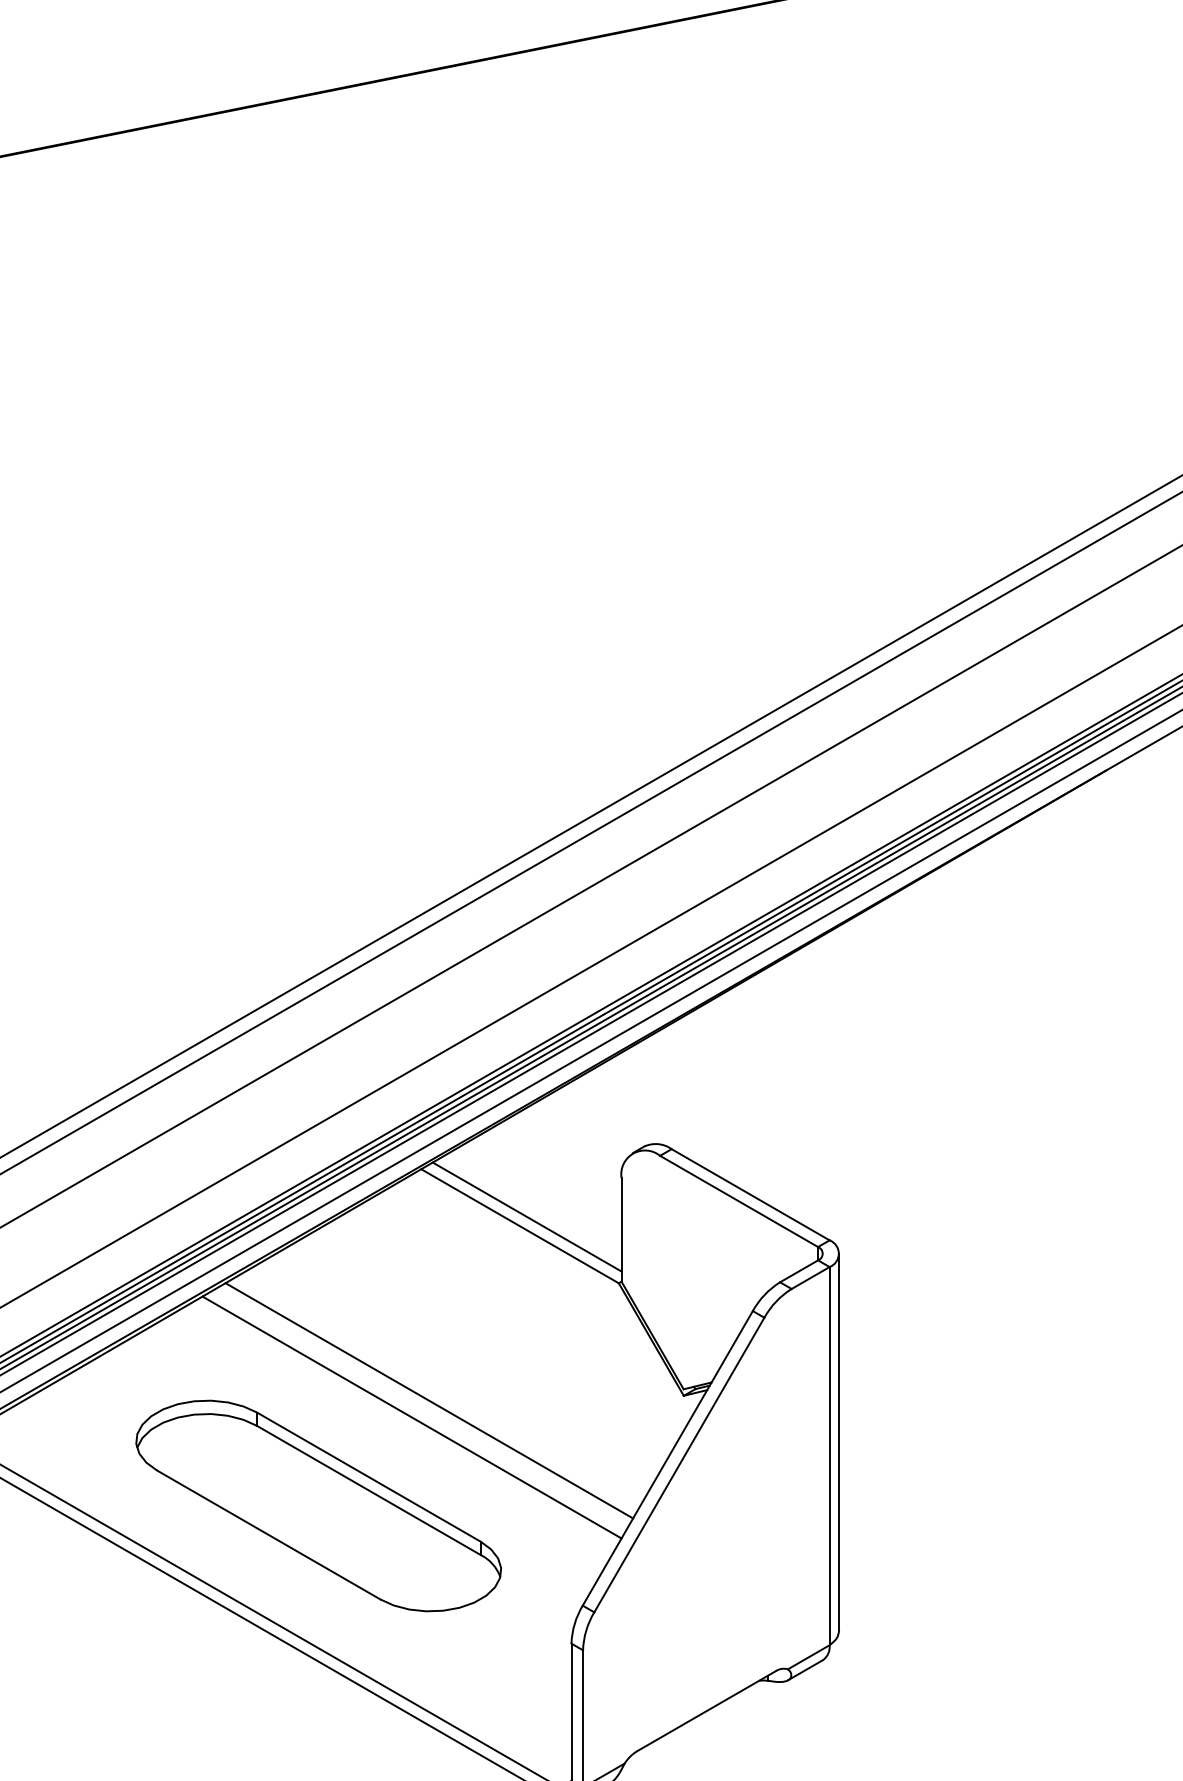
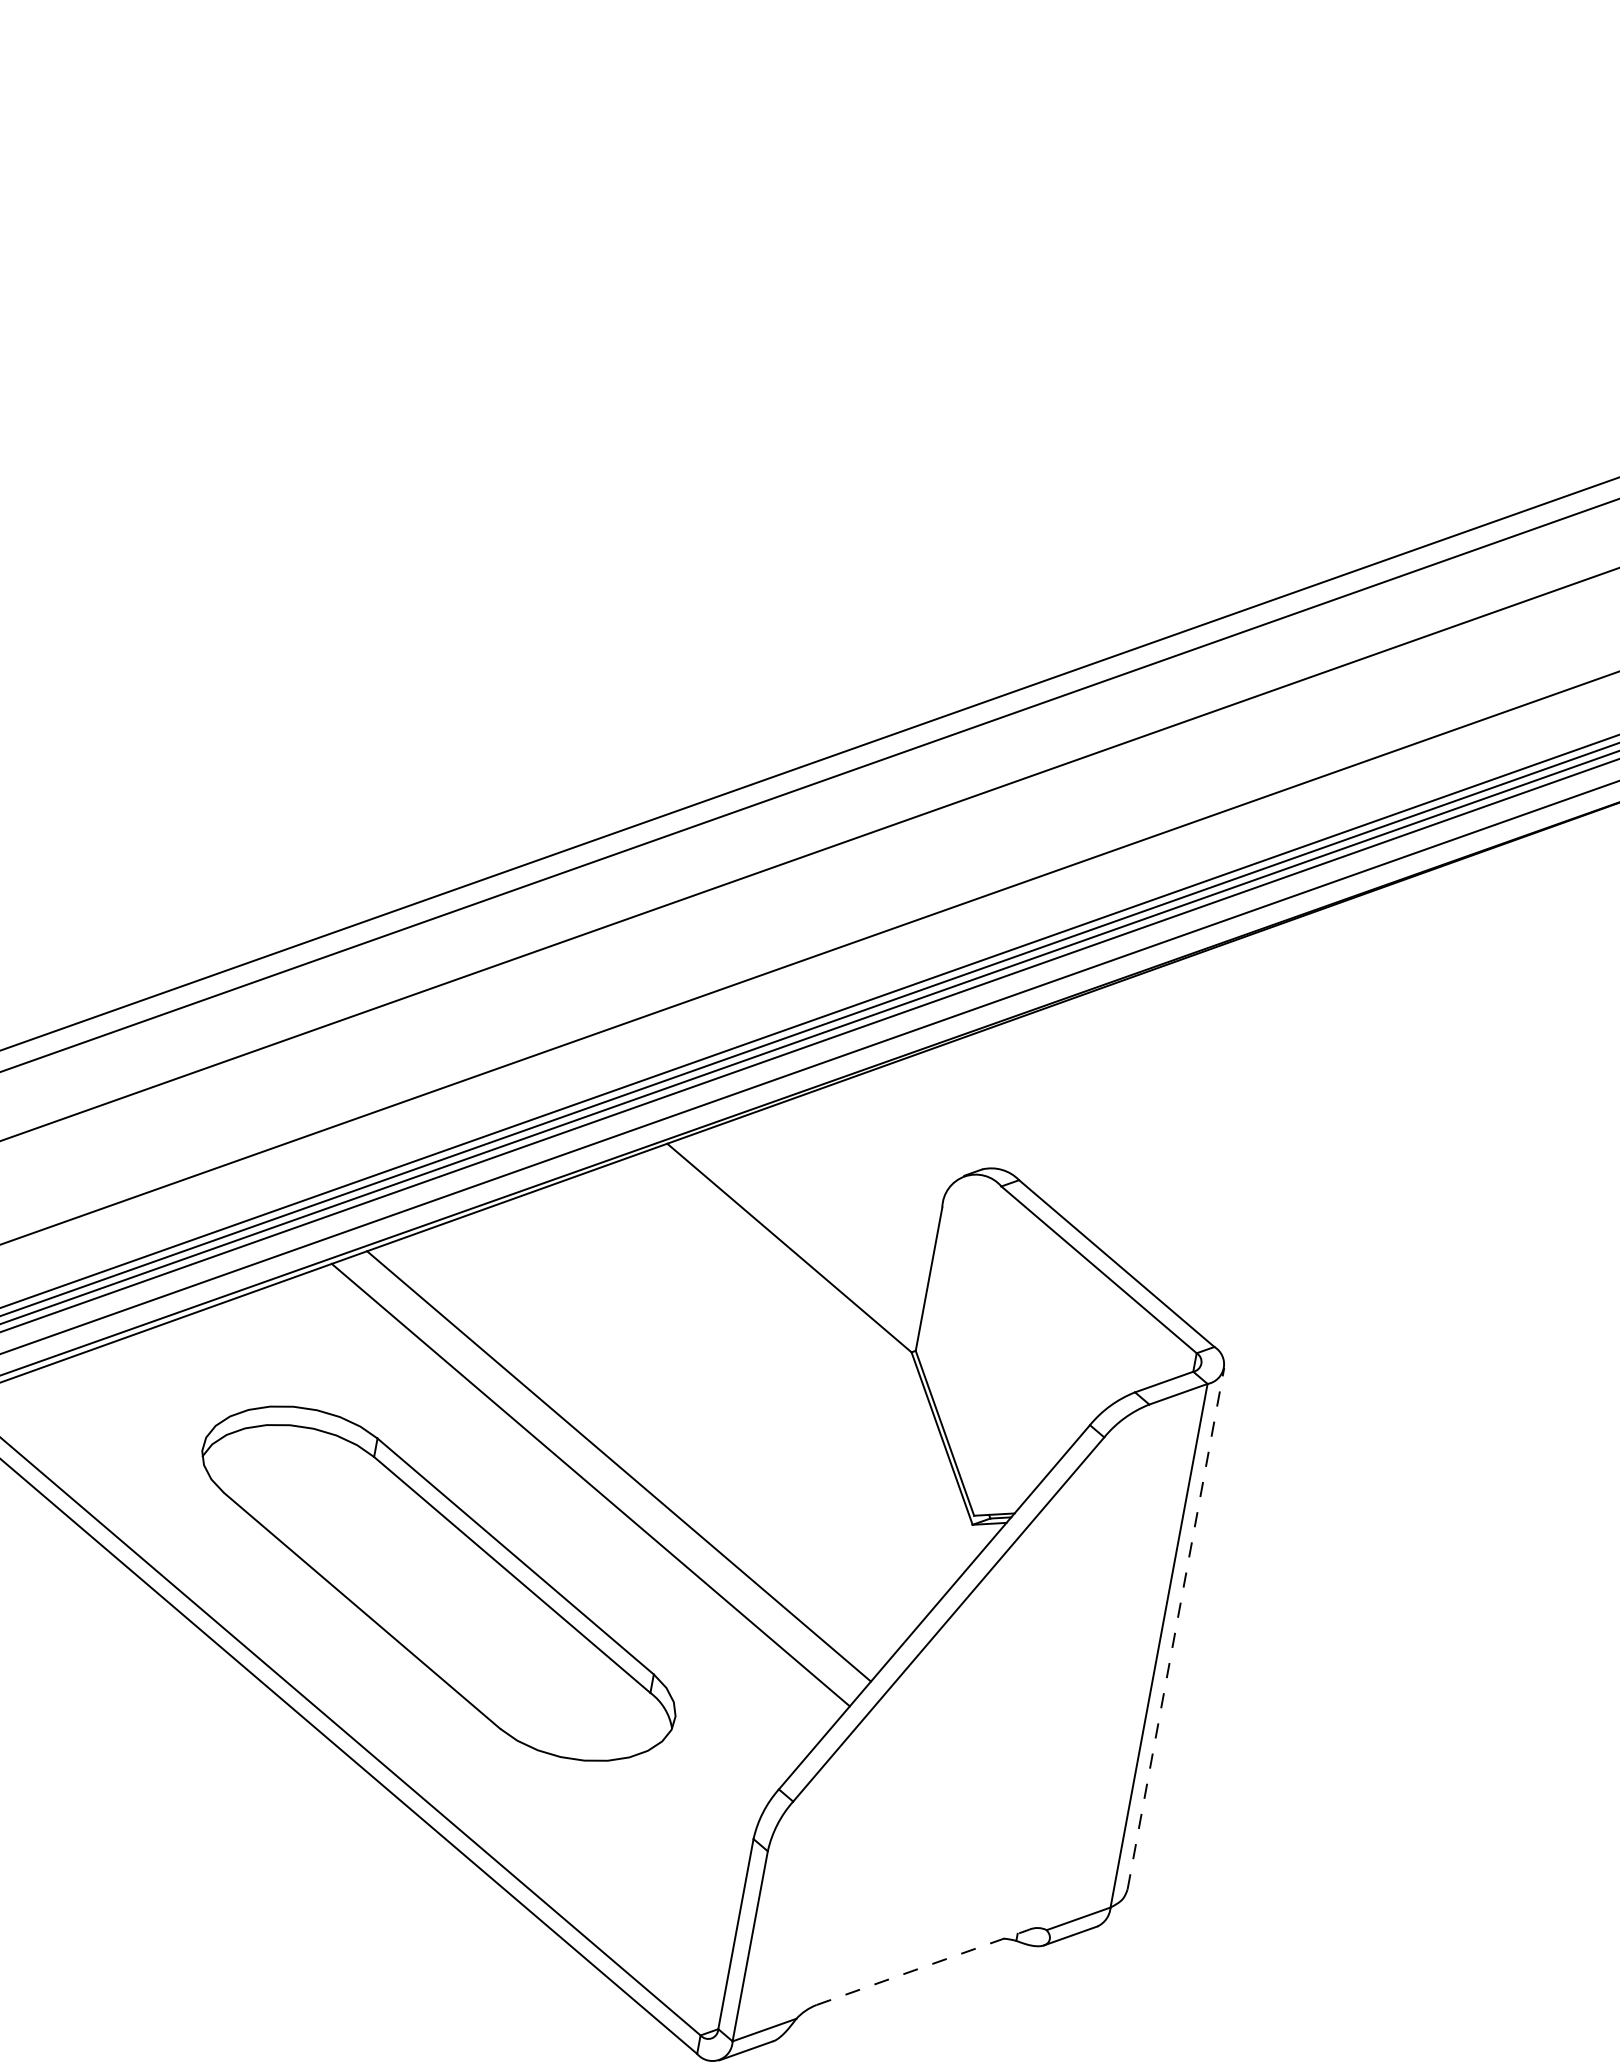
line: (526, 1216) -> (800, 1236), removed
line: (839, 1441) -> (1176, 1627), solid -> dashed
line: (706, 1711) -> (923, 1967), solid -> dashed

